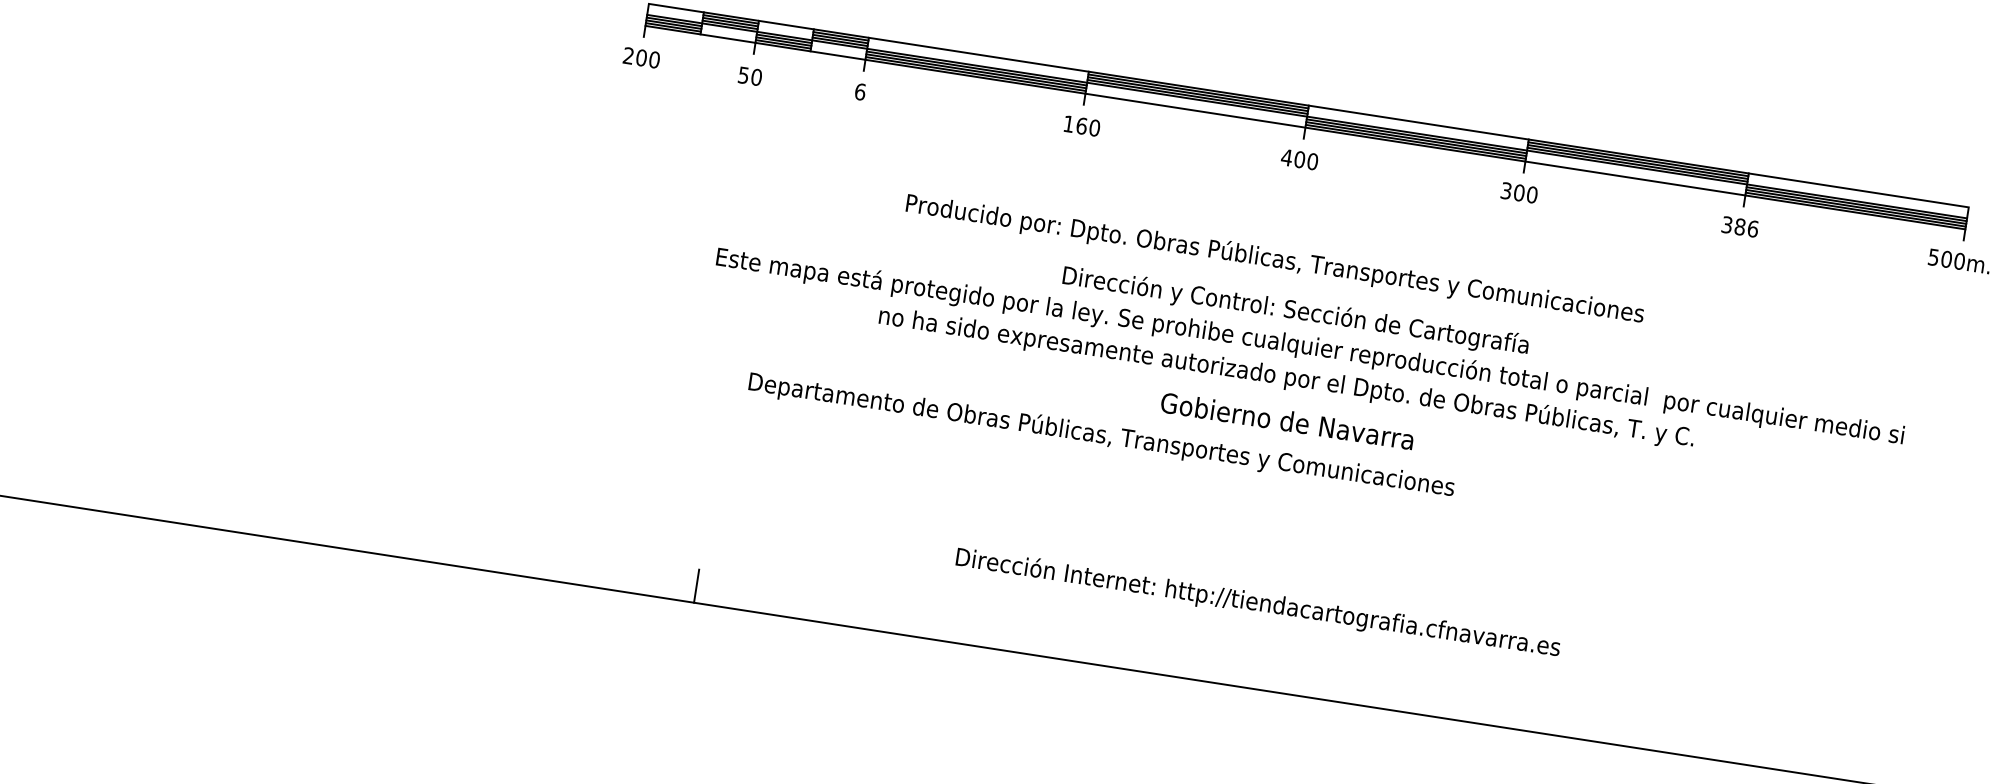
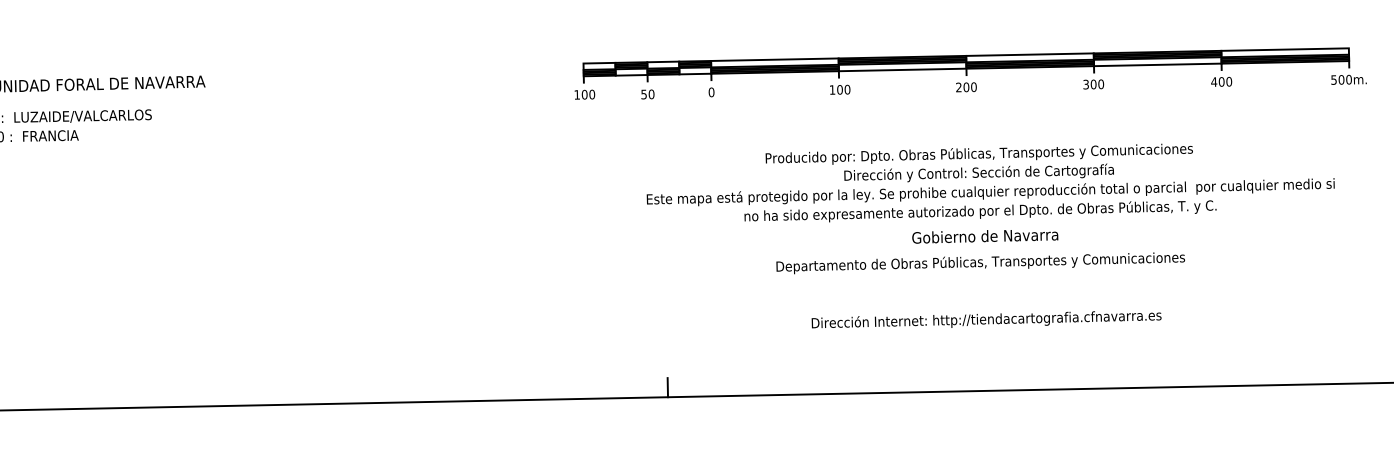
text: (627, 55) -> (576, 94), 200 -> 100
text: (860, 90) -> (711, 91), 6 -> 0
text: (1081, 125) -> (839, 89), 160 -> 100
text: (1286, 157) -> (958, 87), 400 -> 200
text: (1739, 226) -> (1221, 81), 386 -> 400
text: (1273, 258) -> (978, 153), moved
text: (1101, 436) -> (980, 263), moved
text: (1258, 602) -> (986, 319), moved

